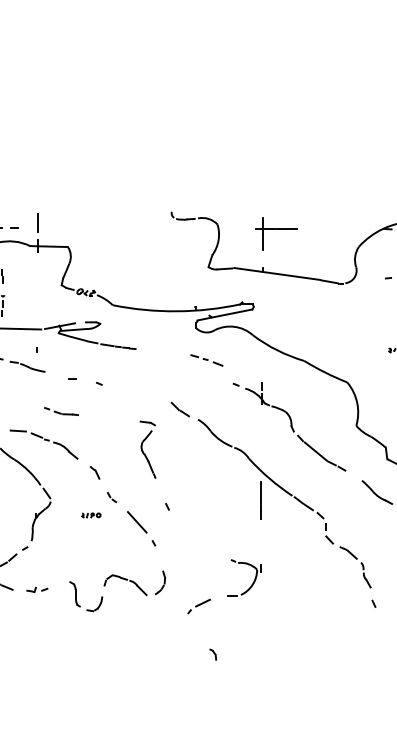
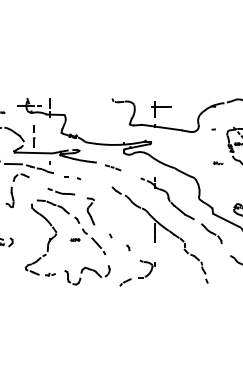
line: (207, 359) -> (113, 167), moved
part: (61, 411) -> (61, 191), size x1.67
part: (147, 449) -> (90, 211), moved
part: (214, 653) -> (128, 247), moved

